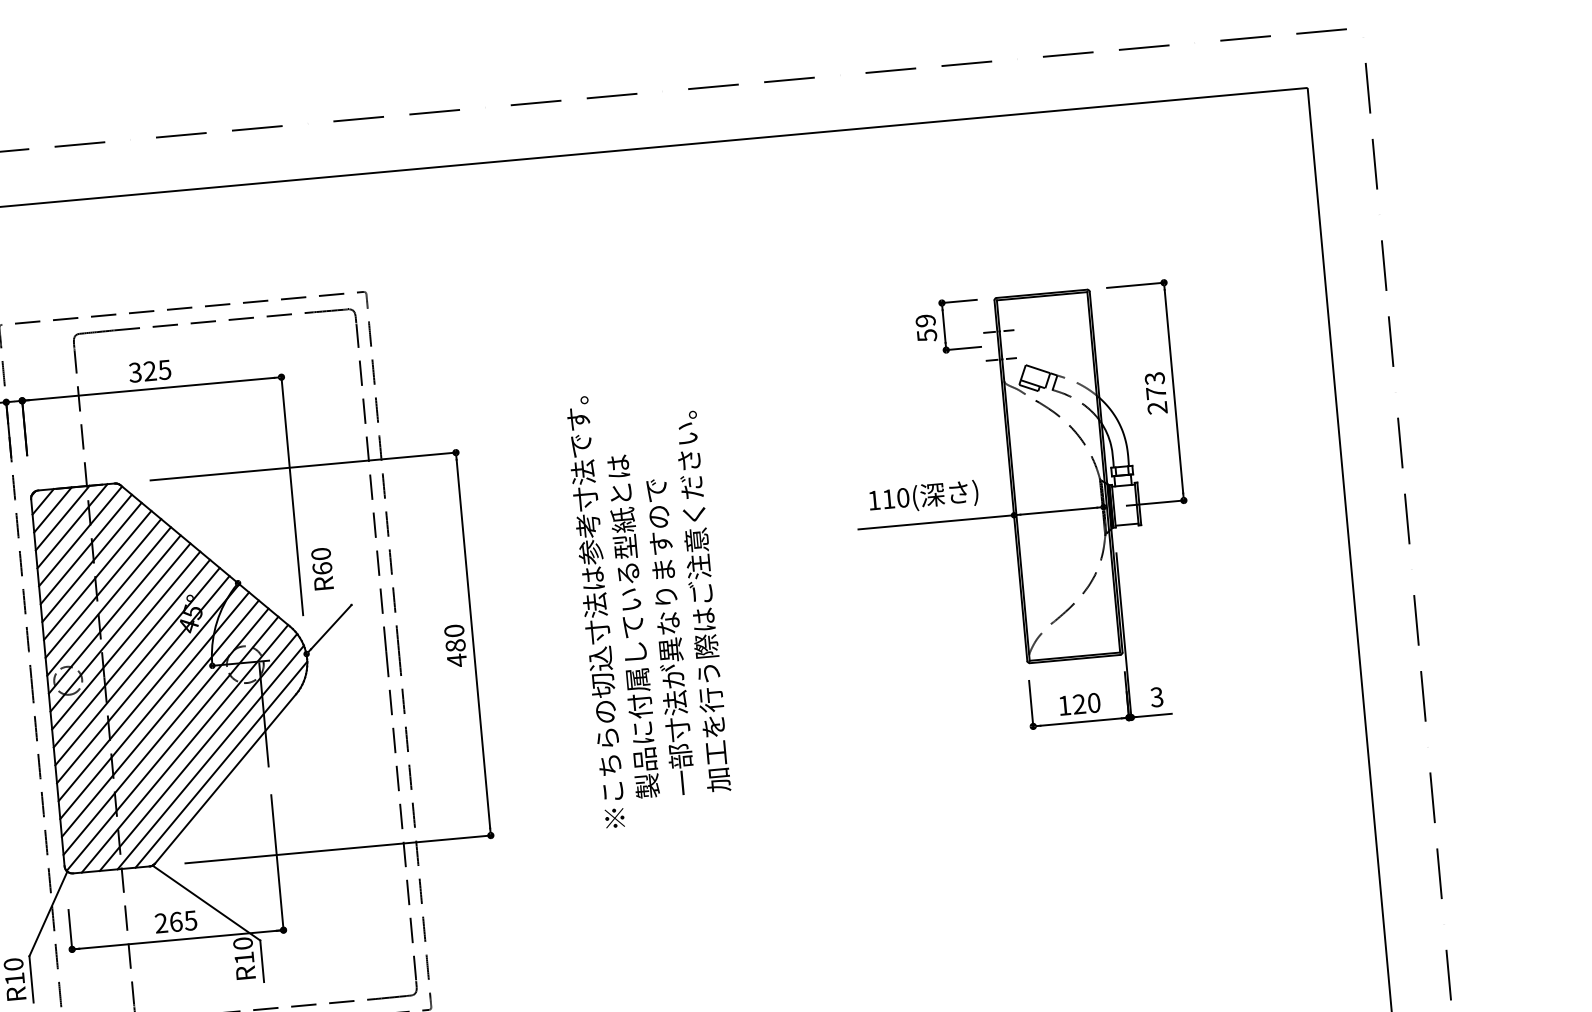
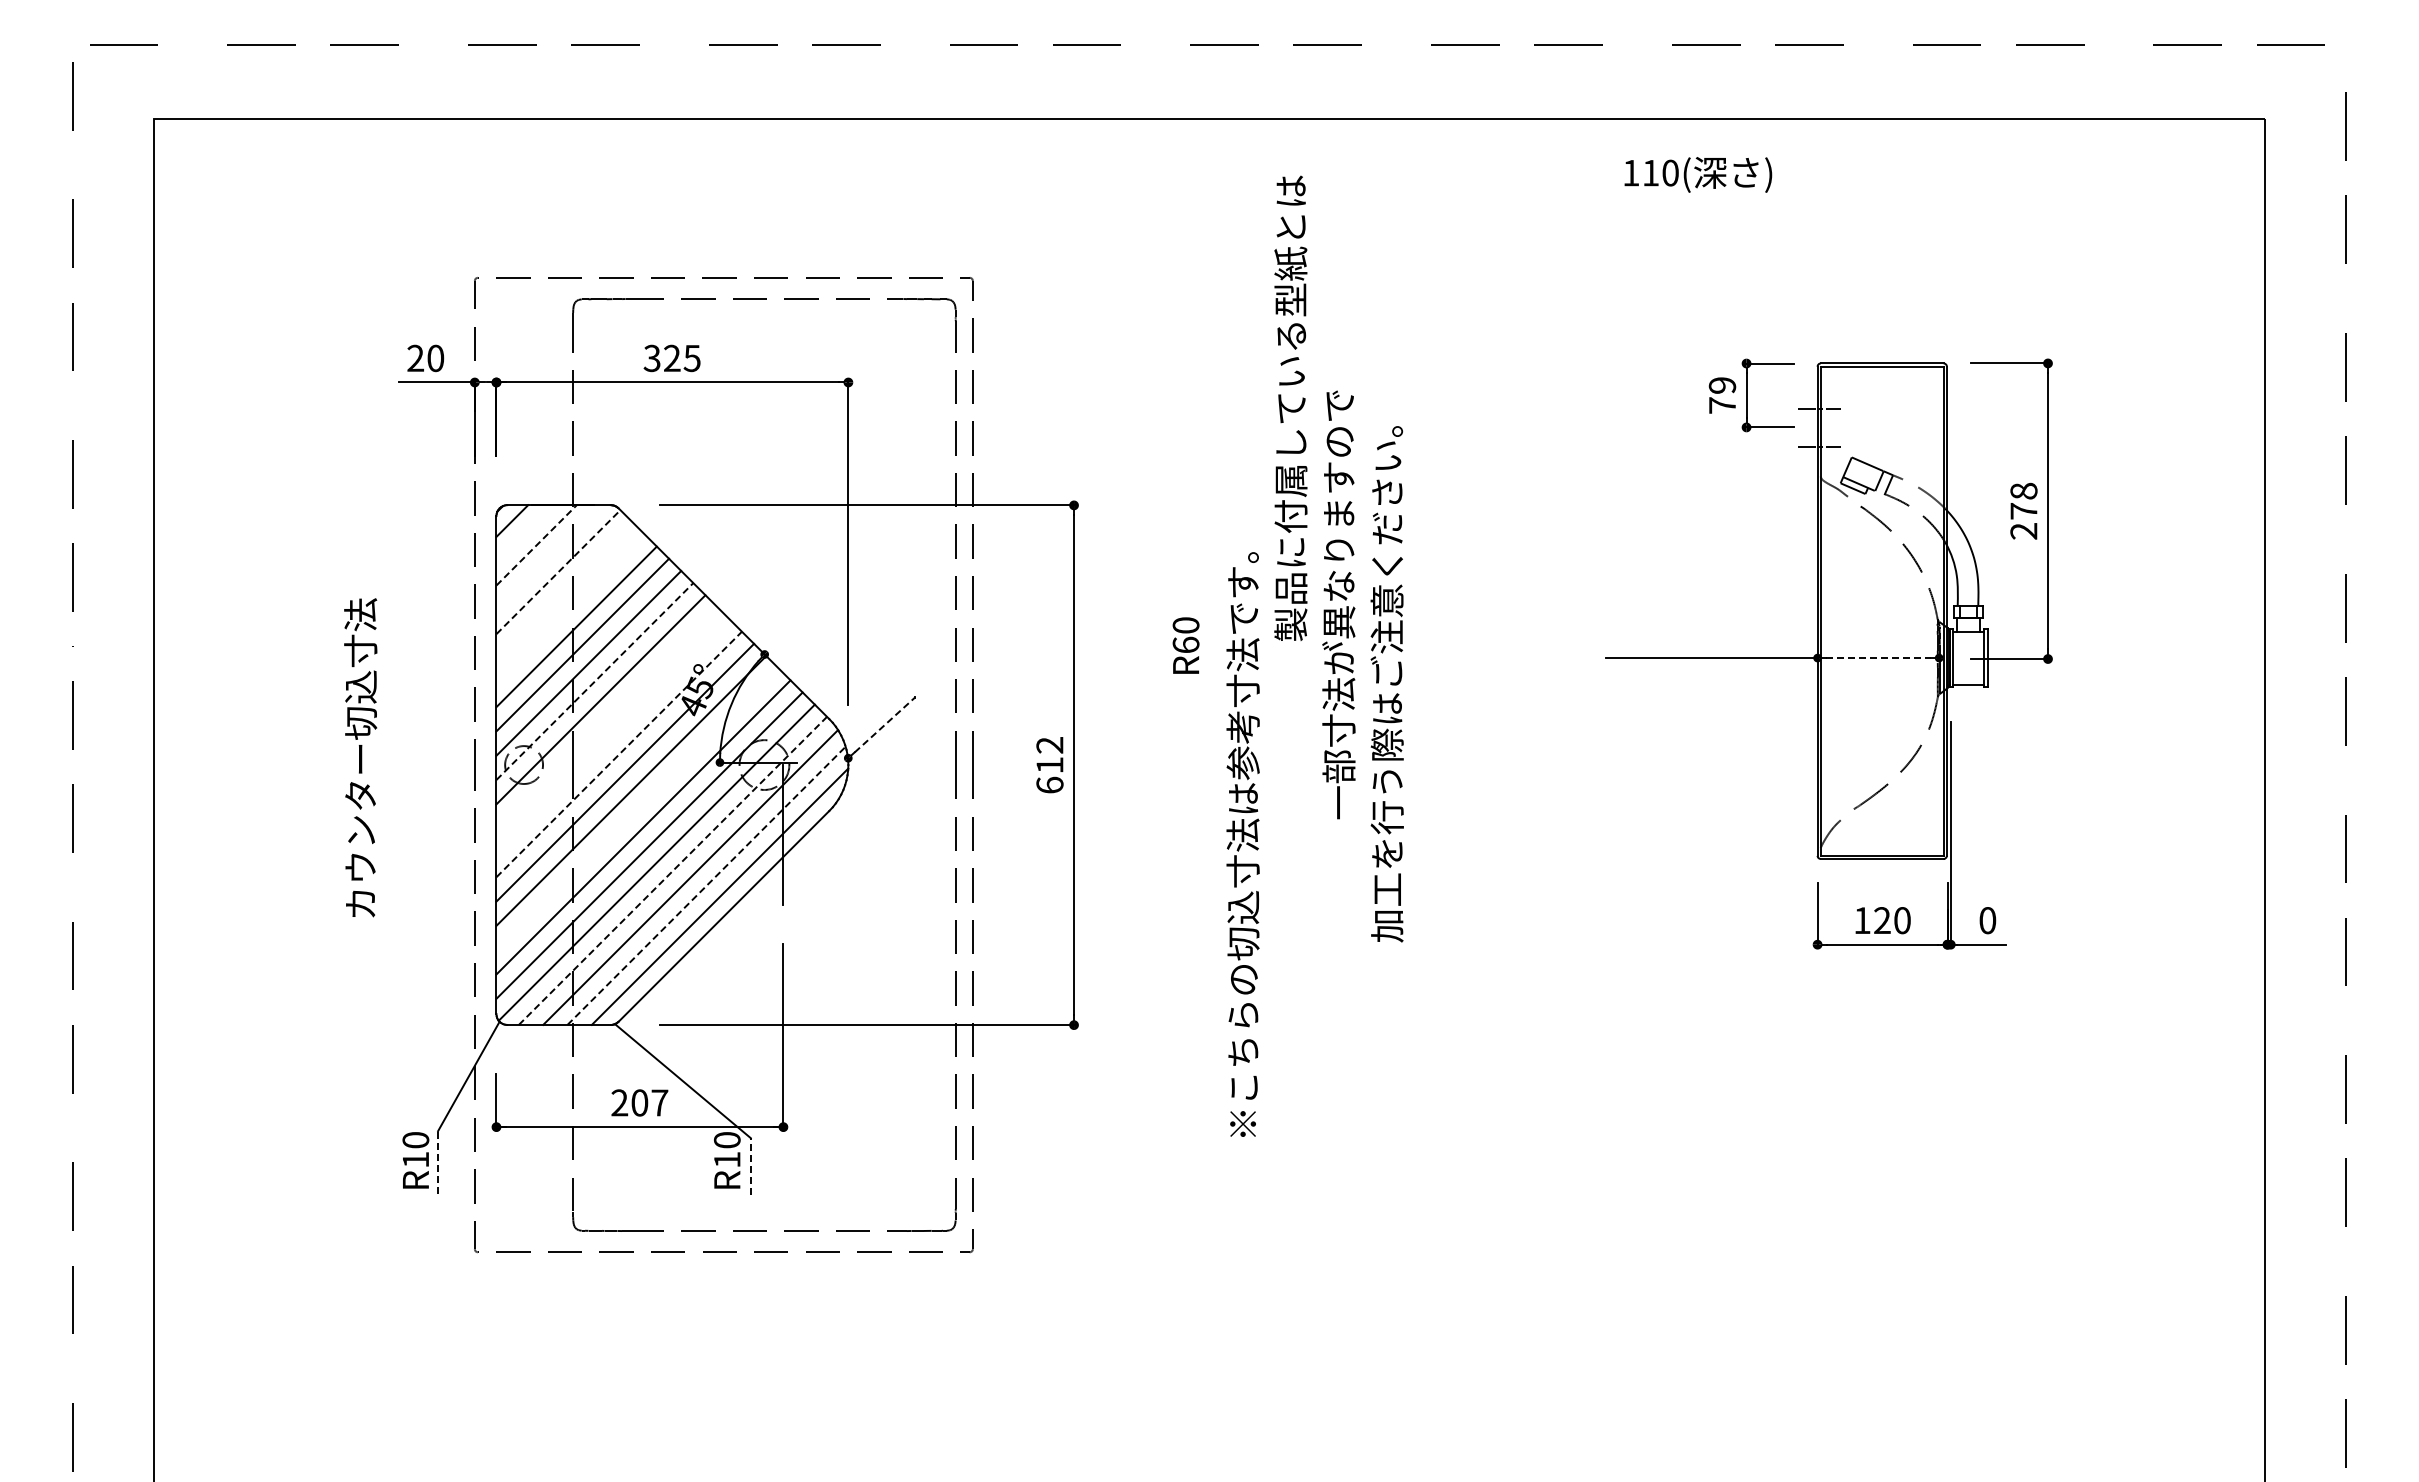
text: (927, 335) -> (1722, 405), 59 -> 79
text: (1154, 377) -> (2023, 490), 273 -> 278
text: (923, 497) -> (1698, 174), moved
line: (53, 510) -> (524, 533), removed
line: (1058, 511) -> (1878, 658), solid -> dashed
line: (62, 518) -> (536, 545), solid -> dashed
line: (72, 526) -> (548, 557), removed
line: (80, 536) -> (558, 572), solid -> dashed
line: (86, 549) -> (564, 590), removed
line: (91, 562) -> (570, 608), removed
text: (322, 568) -> (1185, 645), moved
text: (701, 601) -> (1386, 684), moved
text: (595, 612) -> (1242, 844), moved
line: (115, 614) -> (595, 681), solid -> dashed
text: (632, 626) -> (1290, 407), moved
line: (331, 627) -> (884, 725), solid -> dashed
text: (669, 636) -> (1338, 604), moved
line: (125, 640) -> (606, 717), removed
text: (455, 645) -> (1049, 765), 480 -> 612
line: (131, 653) -> (612, 735), removed
line: (137, 666) -> (619, 754), solid -> dashed
text: (1156, 697) -> (1987, 920), 3 -> 0
line: (154, 705) -> (637, 809), removed
line: (184, 748) -> (672, 870), solid -> dashed
line: (210, 757) -> (706, 885), solid -> dashed
text: (183, 921) -> (649, 1102), 265 -> 207
line: (261, 960) -> (750, 1165), solid -> dashed
line: (31, 979) -> (438, 1162), solid -> dashed

